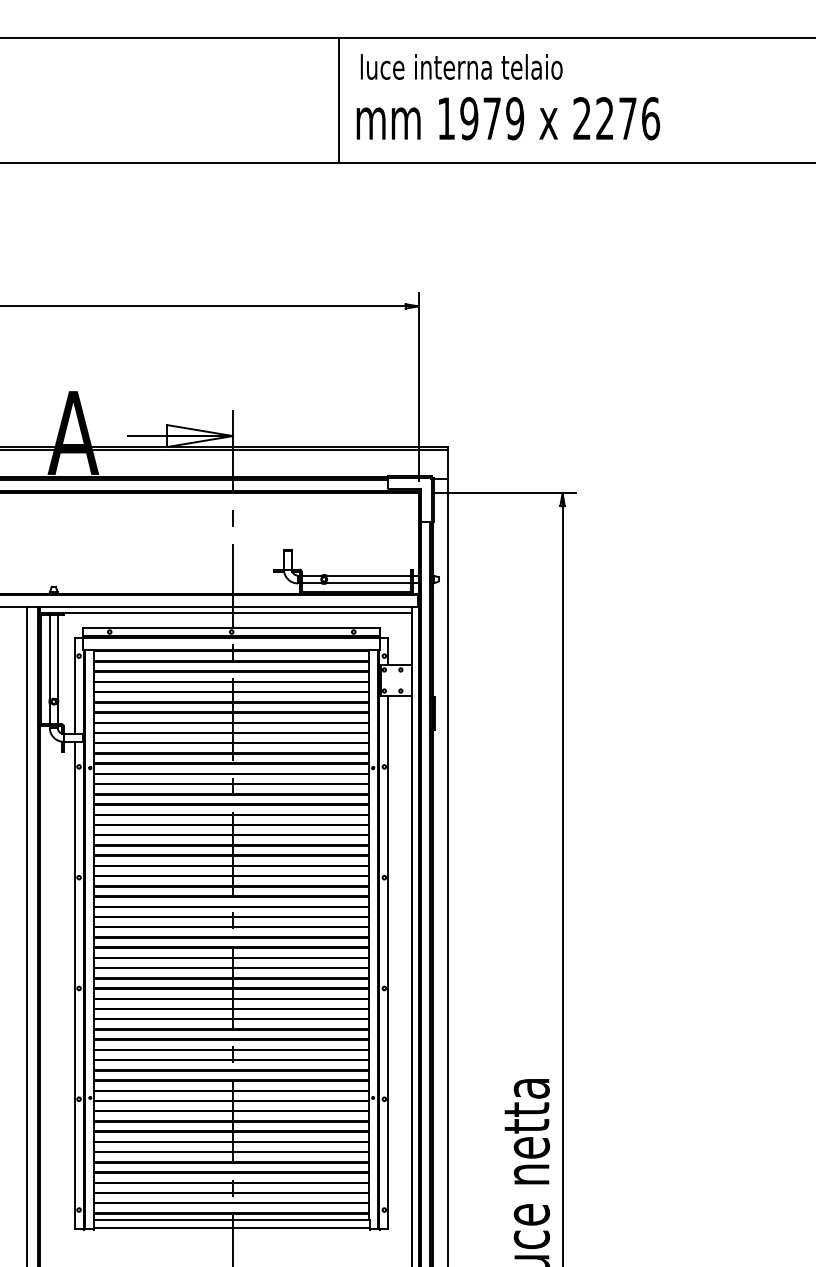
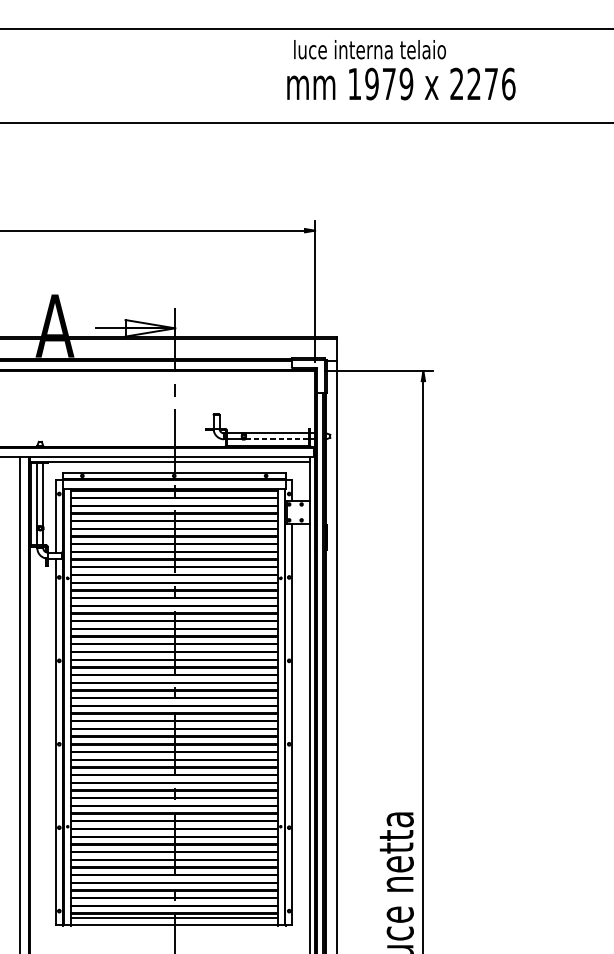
text: (461, 66) -> (369, 49), moved
line: (338, 100) -> (254, 75), removed
text: (508, 118) -> (401, 83), moved
line: (368, 583) -> (277, 439), solid -> dashed

